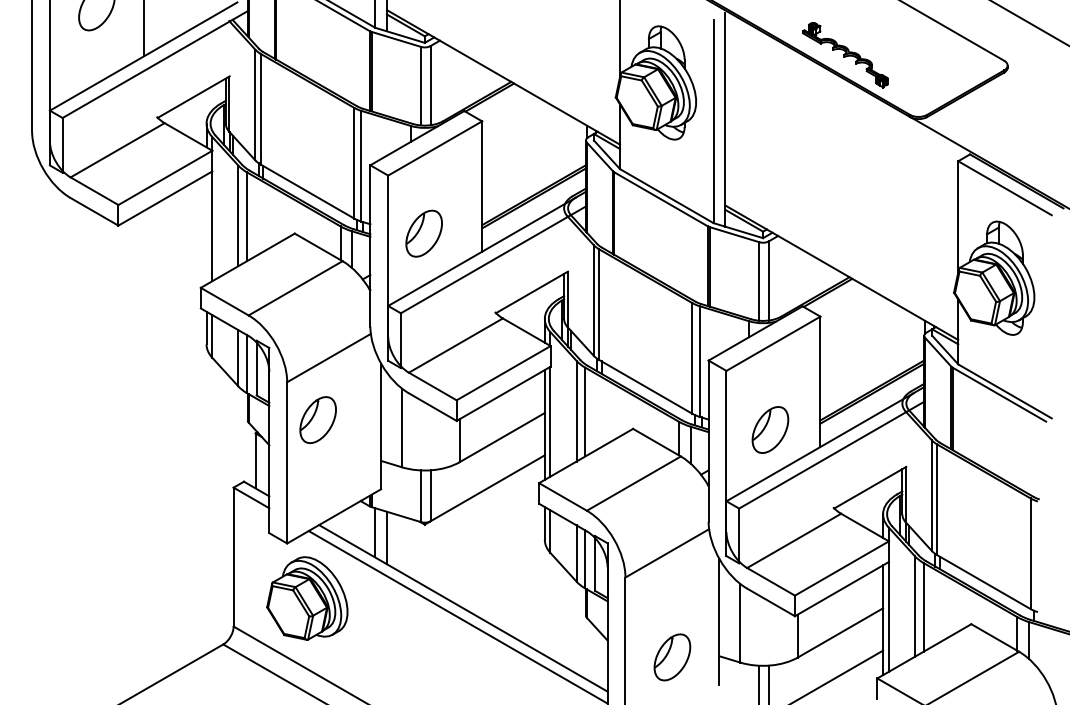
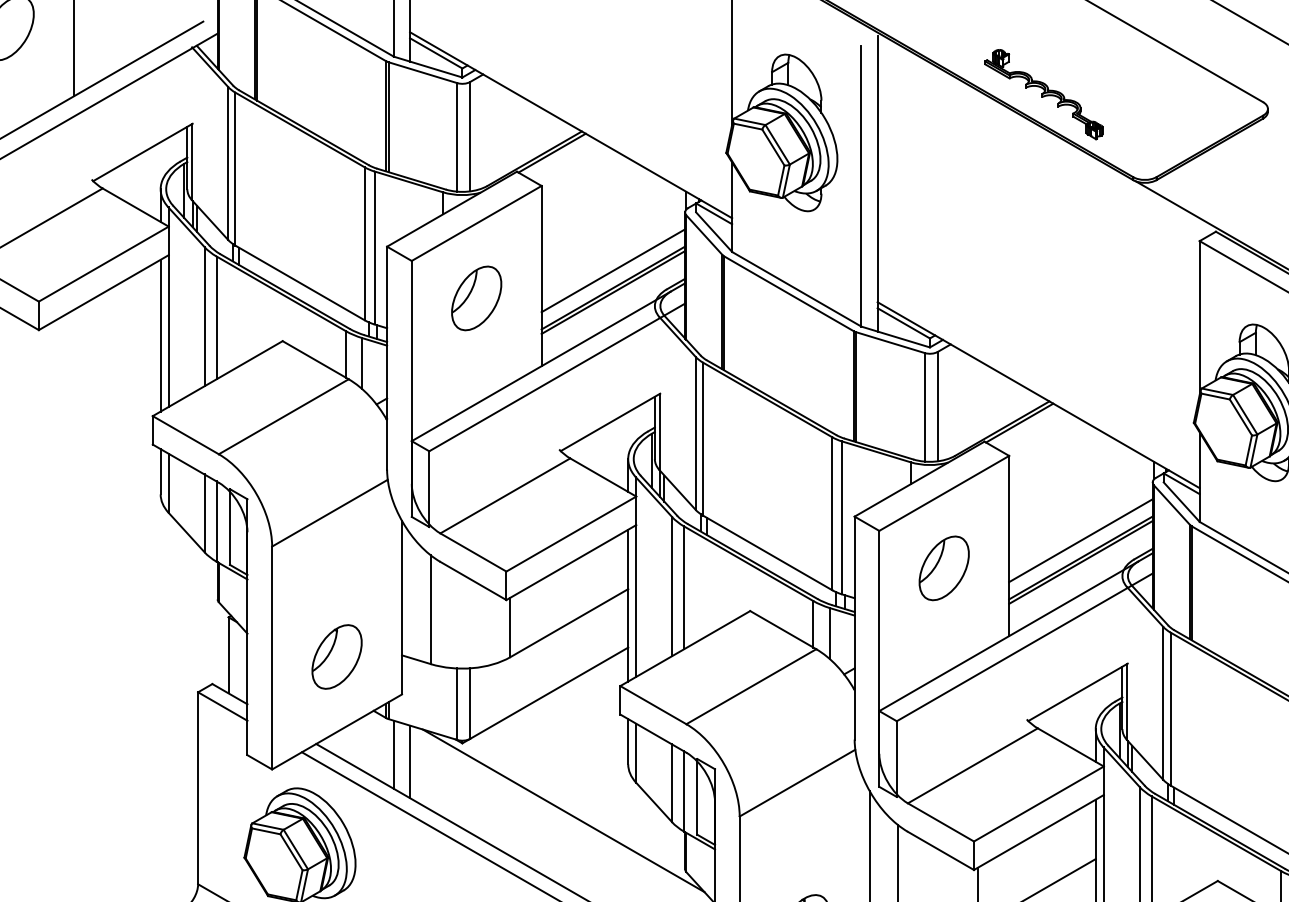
line: (534, 182) -> (613, 270), added
line: (206, 229) -> (160, 335), added
part: (423, 233) -> (475, 298), moved
line: (872, 377) -> (1081, 540), added
part: (317, 419) -> (336, 656), moved
part: (770, 429) -> (944, 567), moved
line: (498, 573) -> (564, 810), added

